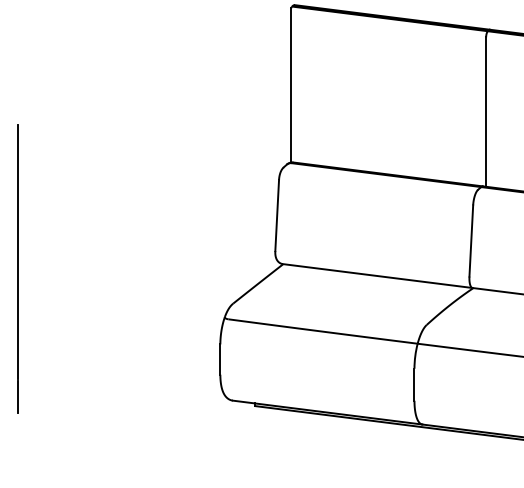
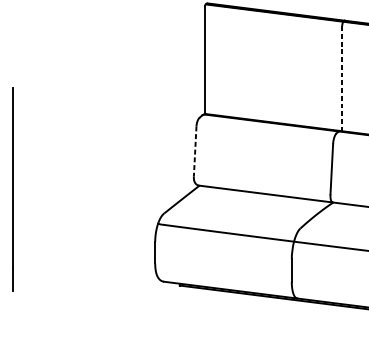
line: (486, 112) -> (342, 78), solid -> dashed
line: (277, 215) -> (195, 151), solid -> dashed

